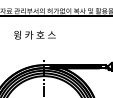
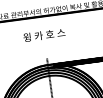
text: (34, 34) -> (43, 34), moved

